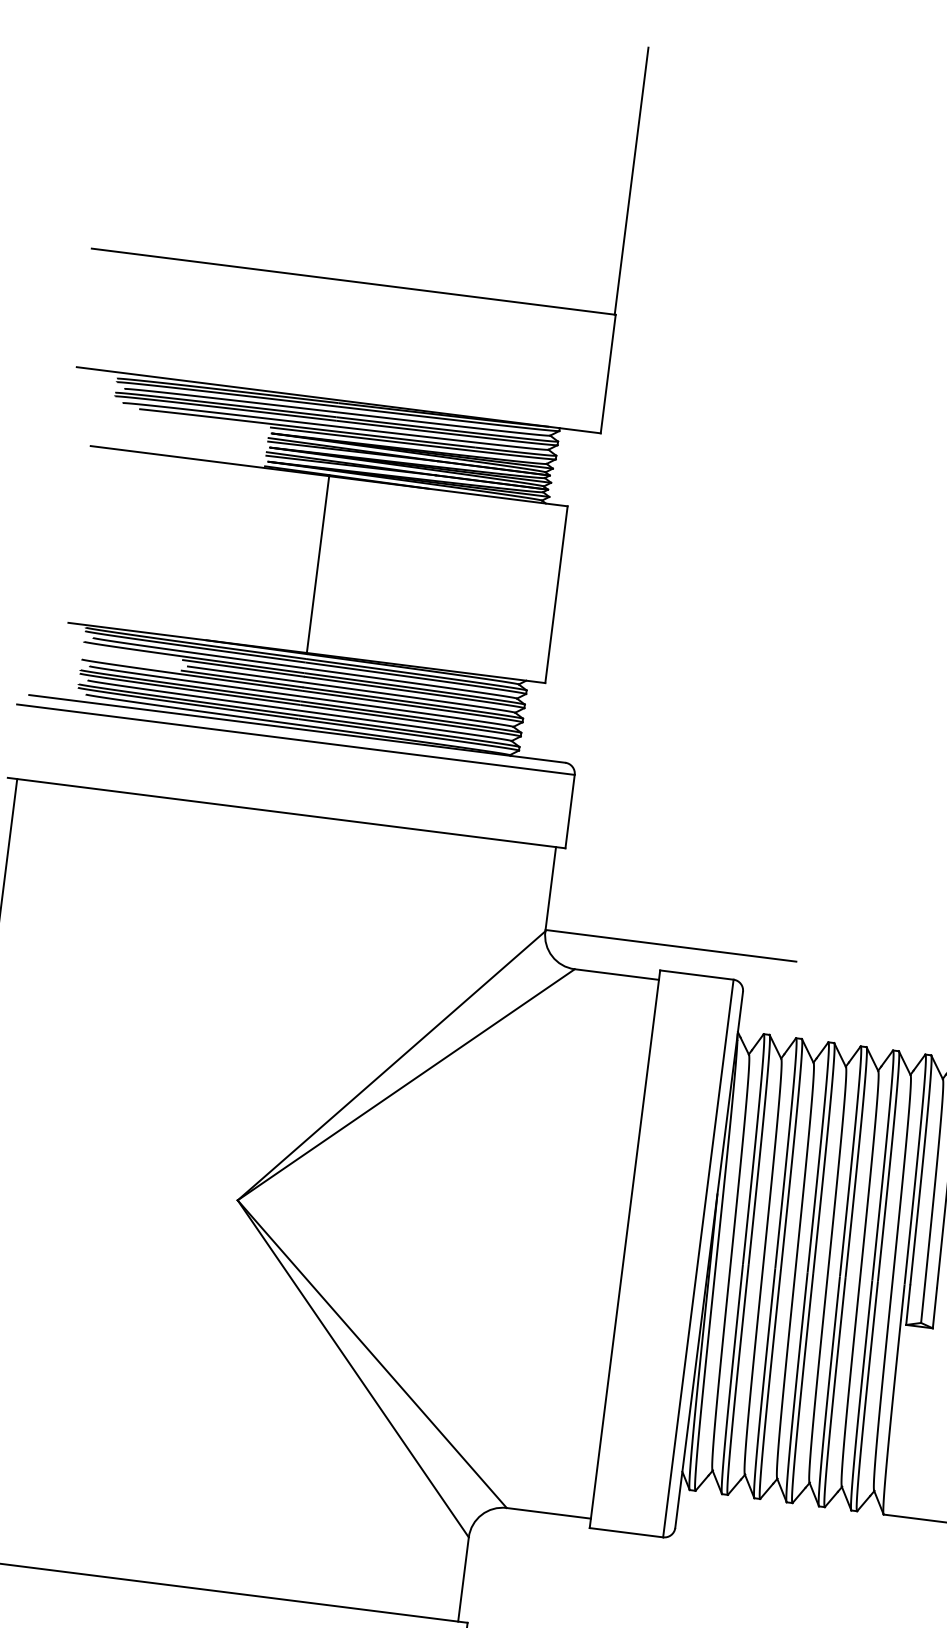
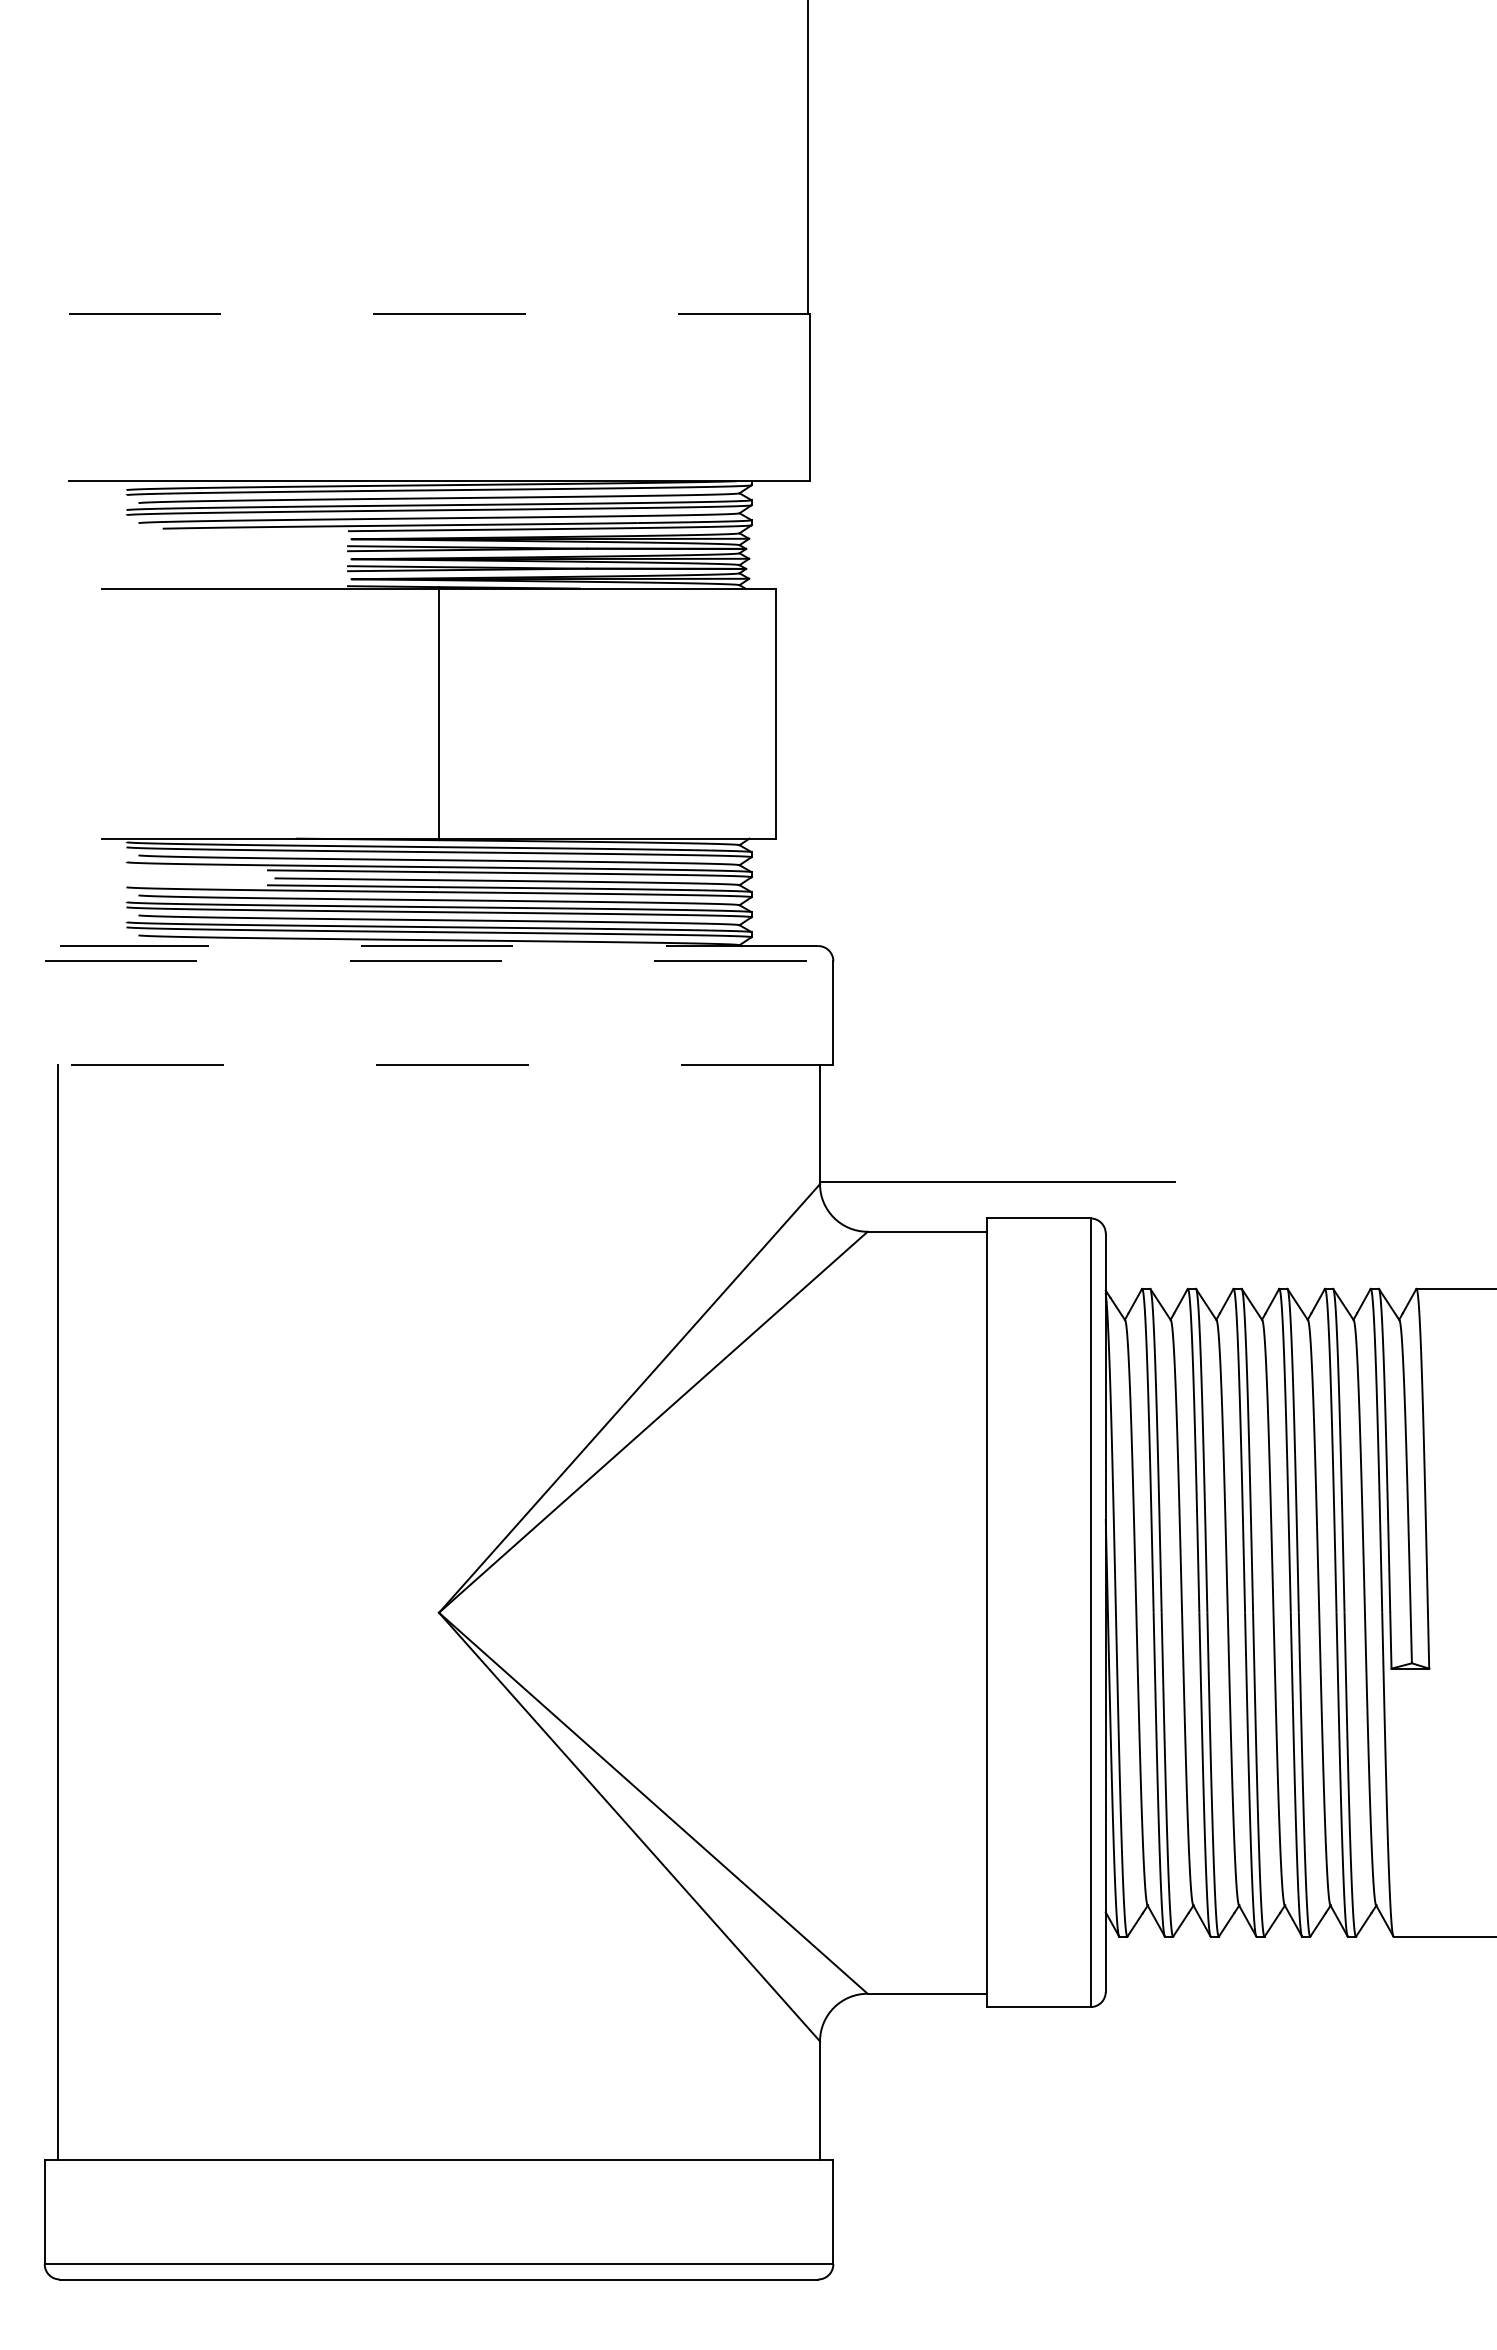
line: (354, 281) -> (439, 313), solid -> dashed
line: (296, 729) -> (438, 946), solid -> dashed
line: (296, 739) -> (439, 961), solid -> dashed
line: (286, 813) -> (438, 1065), solid -> dashed

